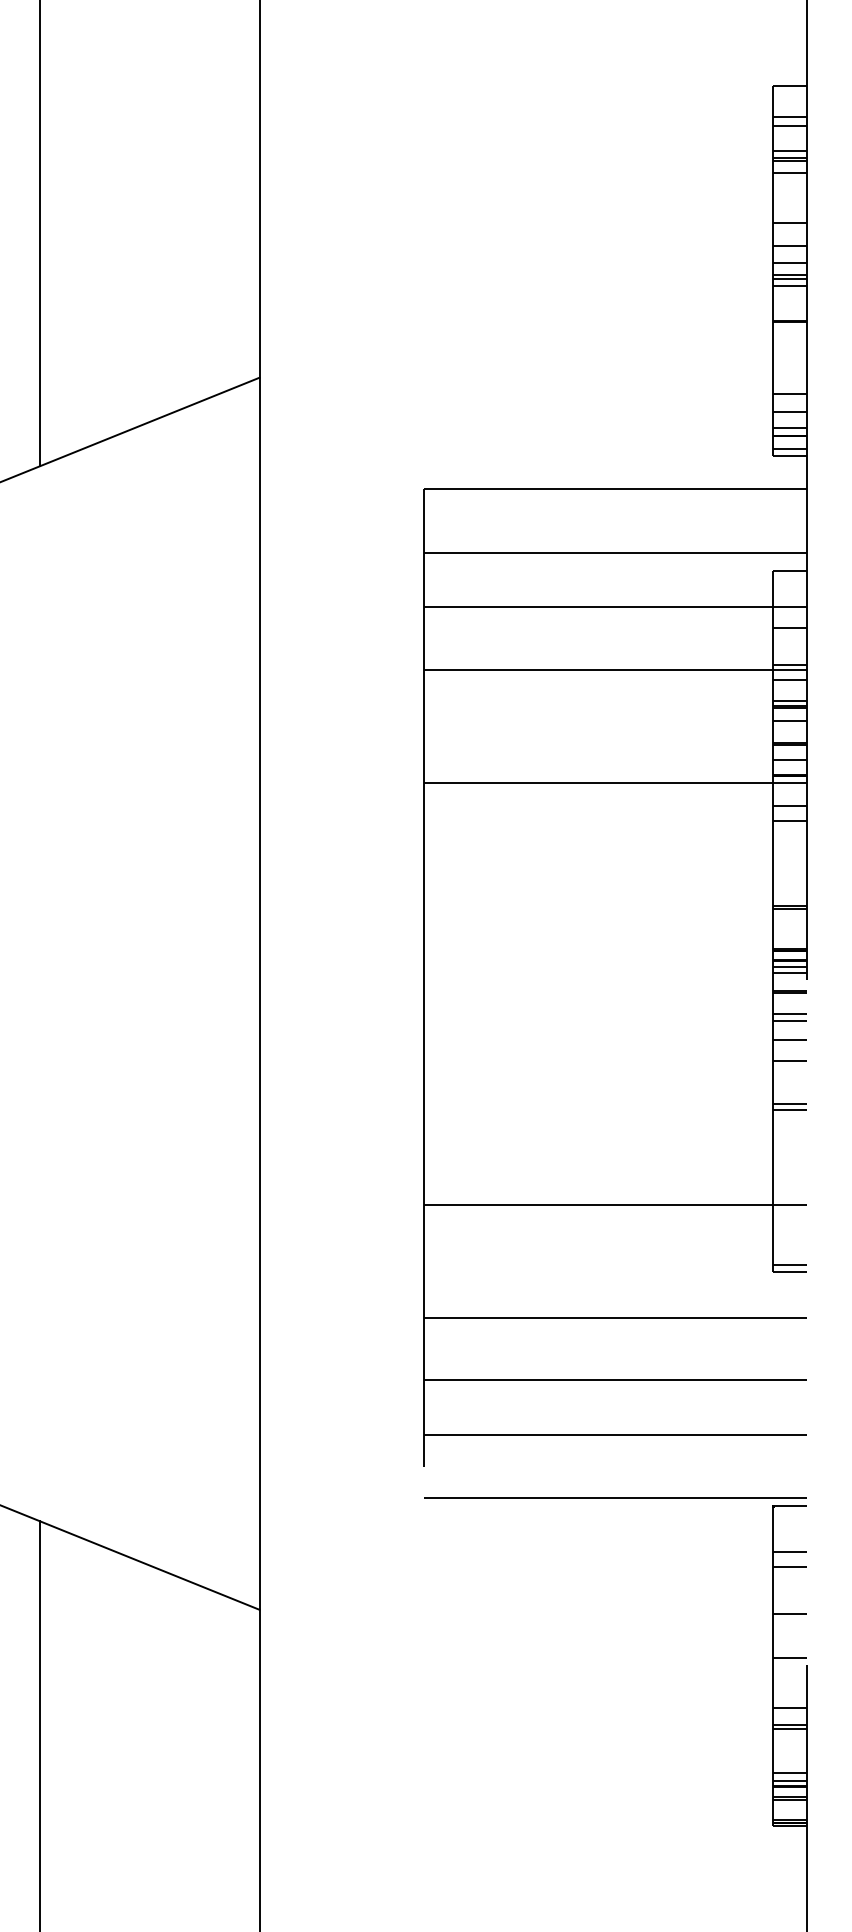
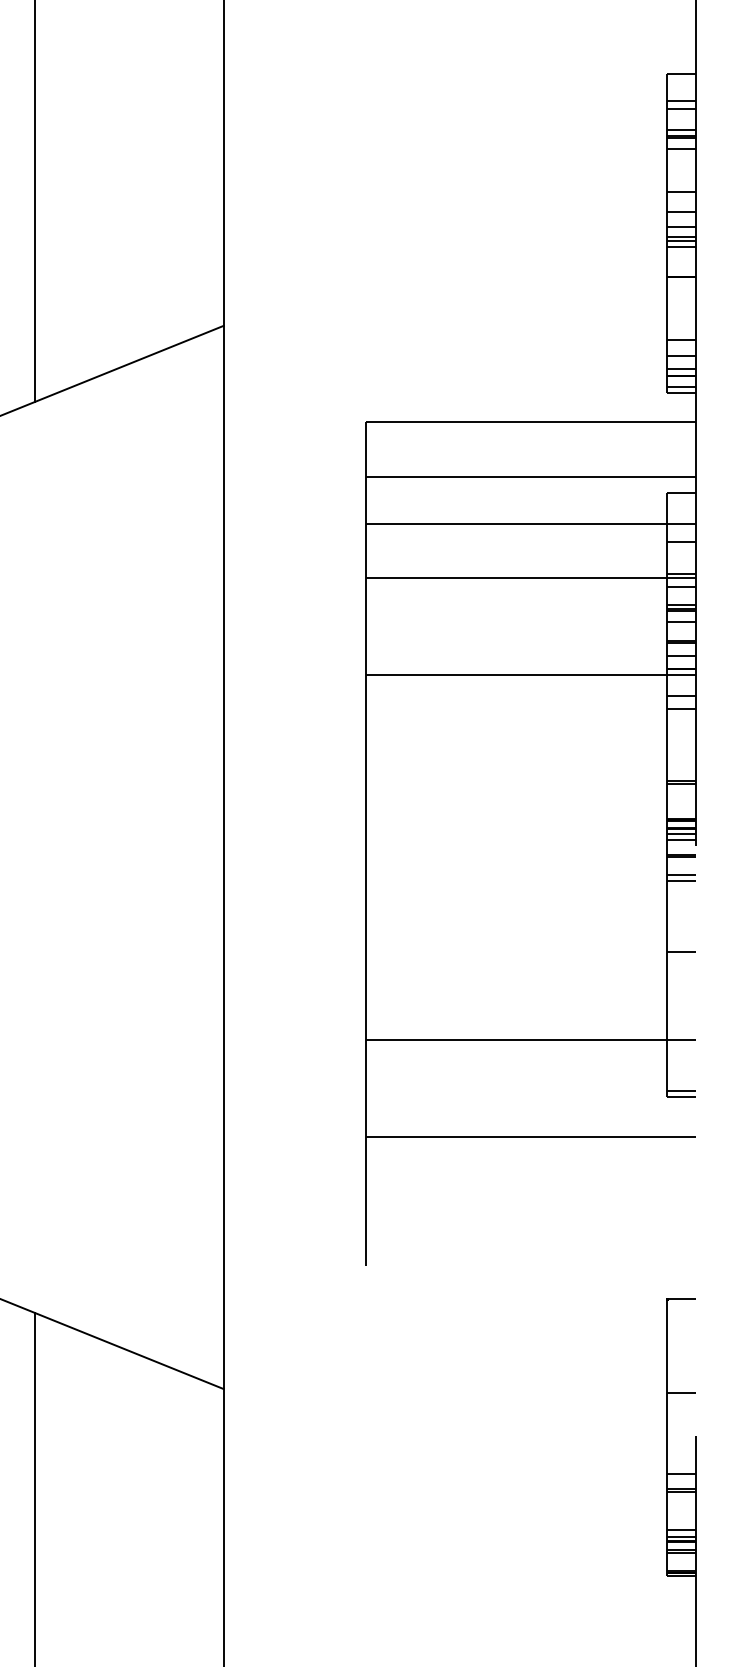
line: (789, 1040) -> (681, 897), removed
line: (789, 1061) -> (681, 915), removed
line: (789, 1110) -> (681, 958), removed
line: (614, 1380) -> (530, 1191), removed
line: (614, 1434) -> (530, 1237), removed
line: (614, 1497) -> (530, 1292), removed
line: (789, 1552) -> (681, 1339), removed
line: (789, 1567) -> (681, 1352), removed
line: (789, 1658) -> (681, 1431), removed

